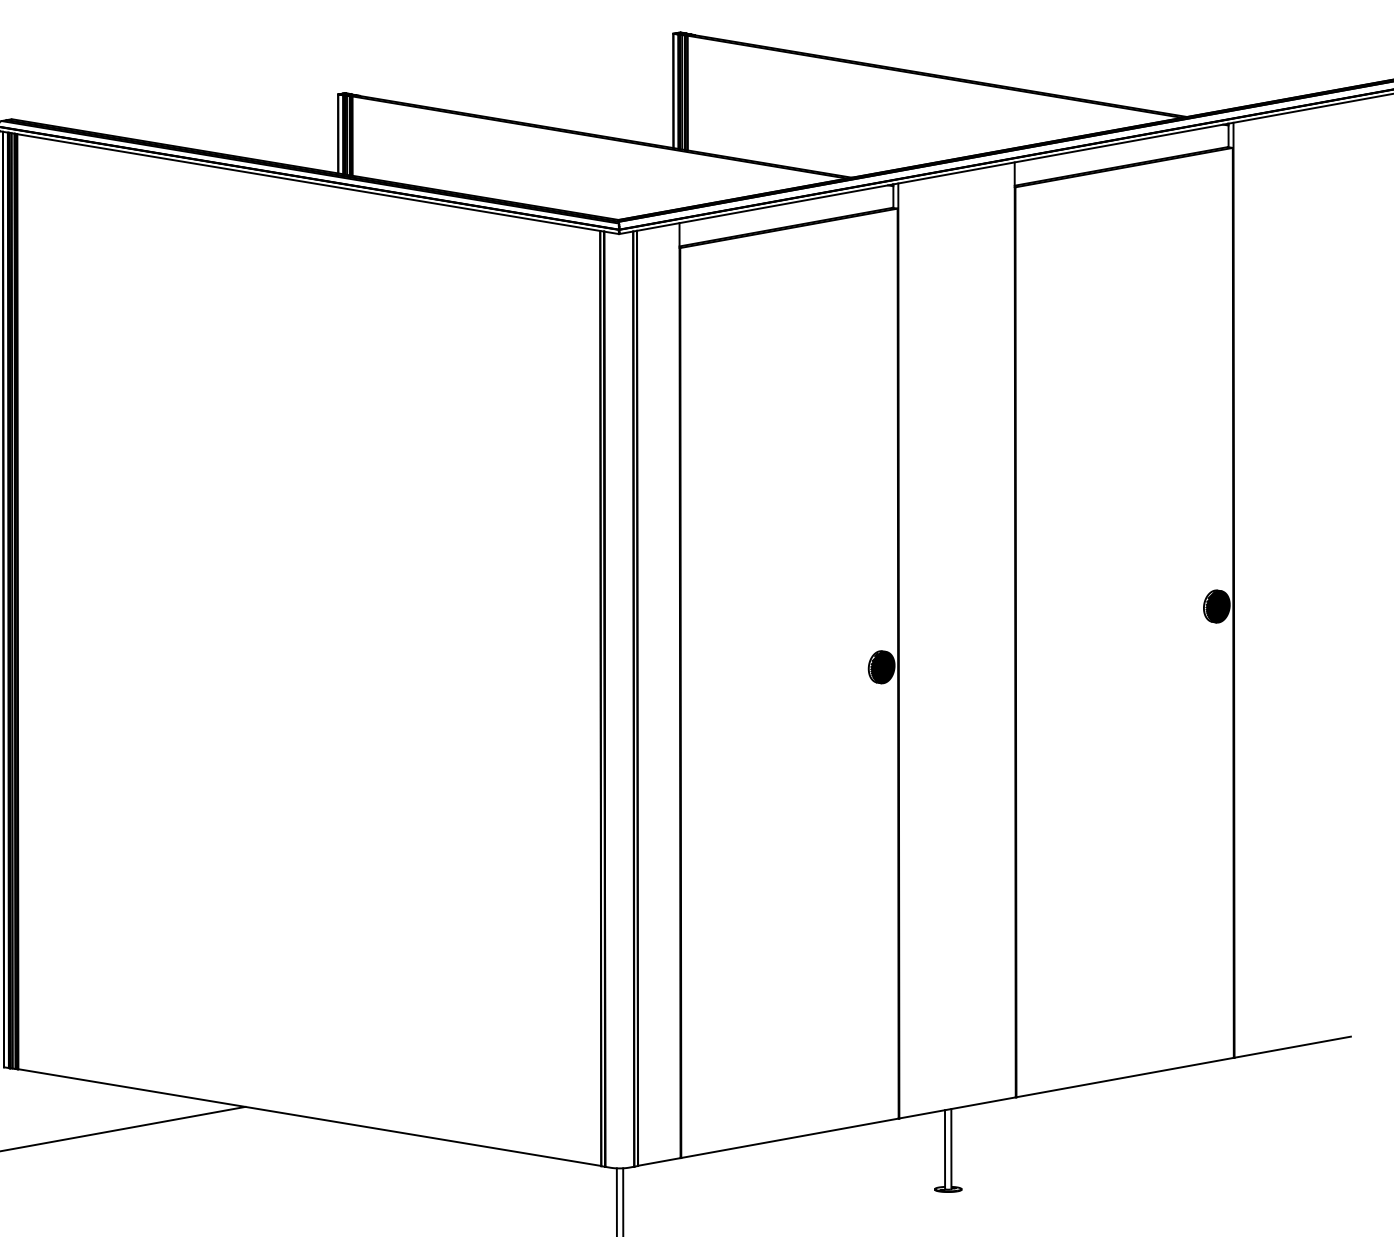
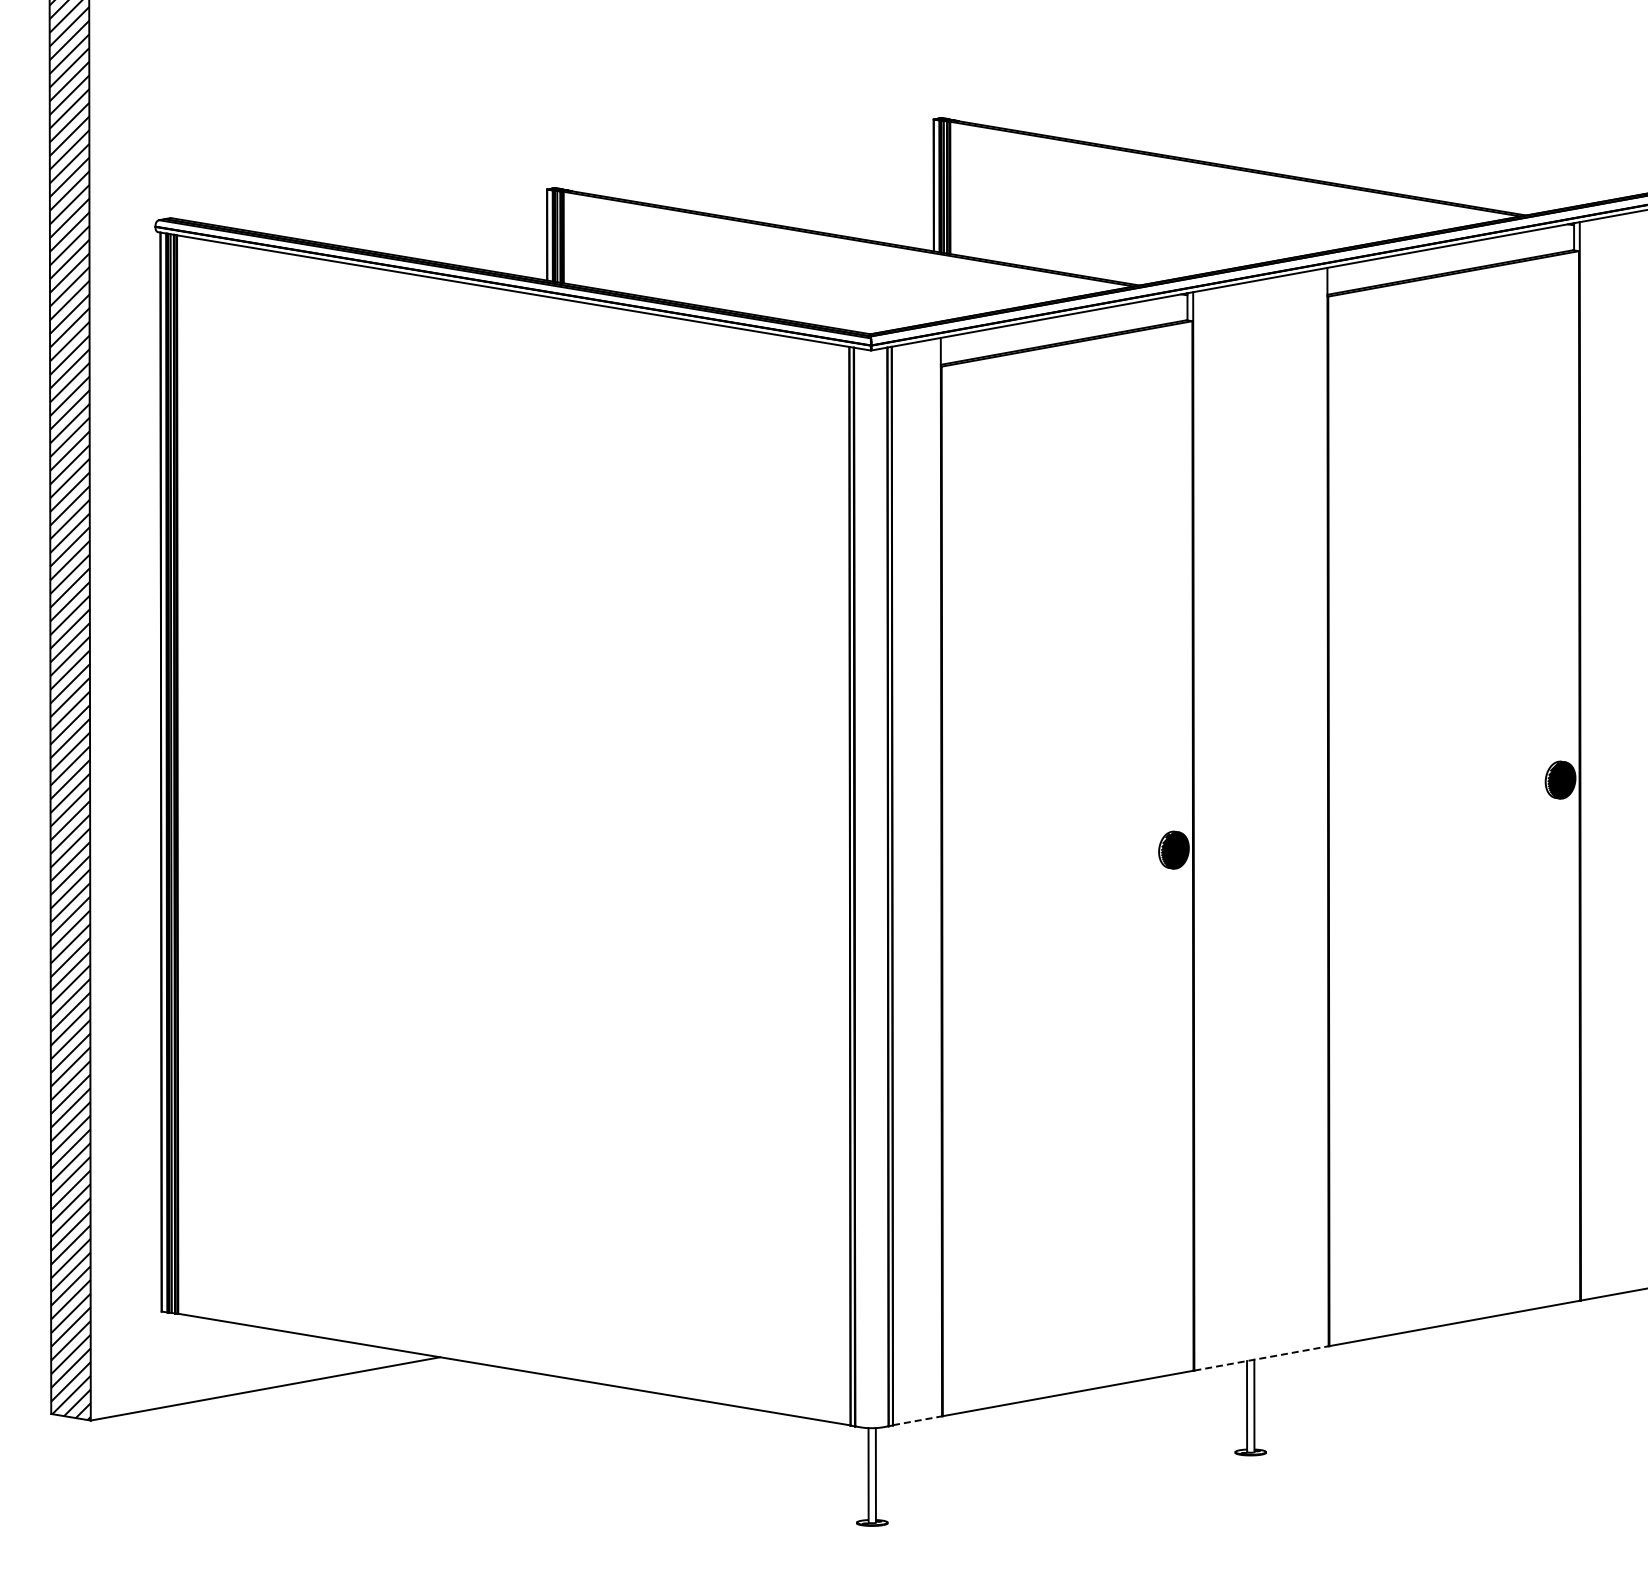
line: (957, 1107) -> (1261, 1358), solid -> dashed
line: (659, 1161) -> (917, 1420), solid -> dashed

